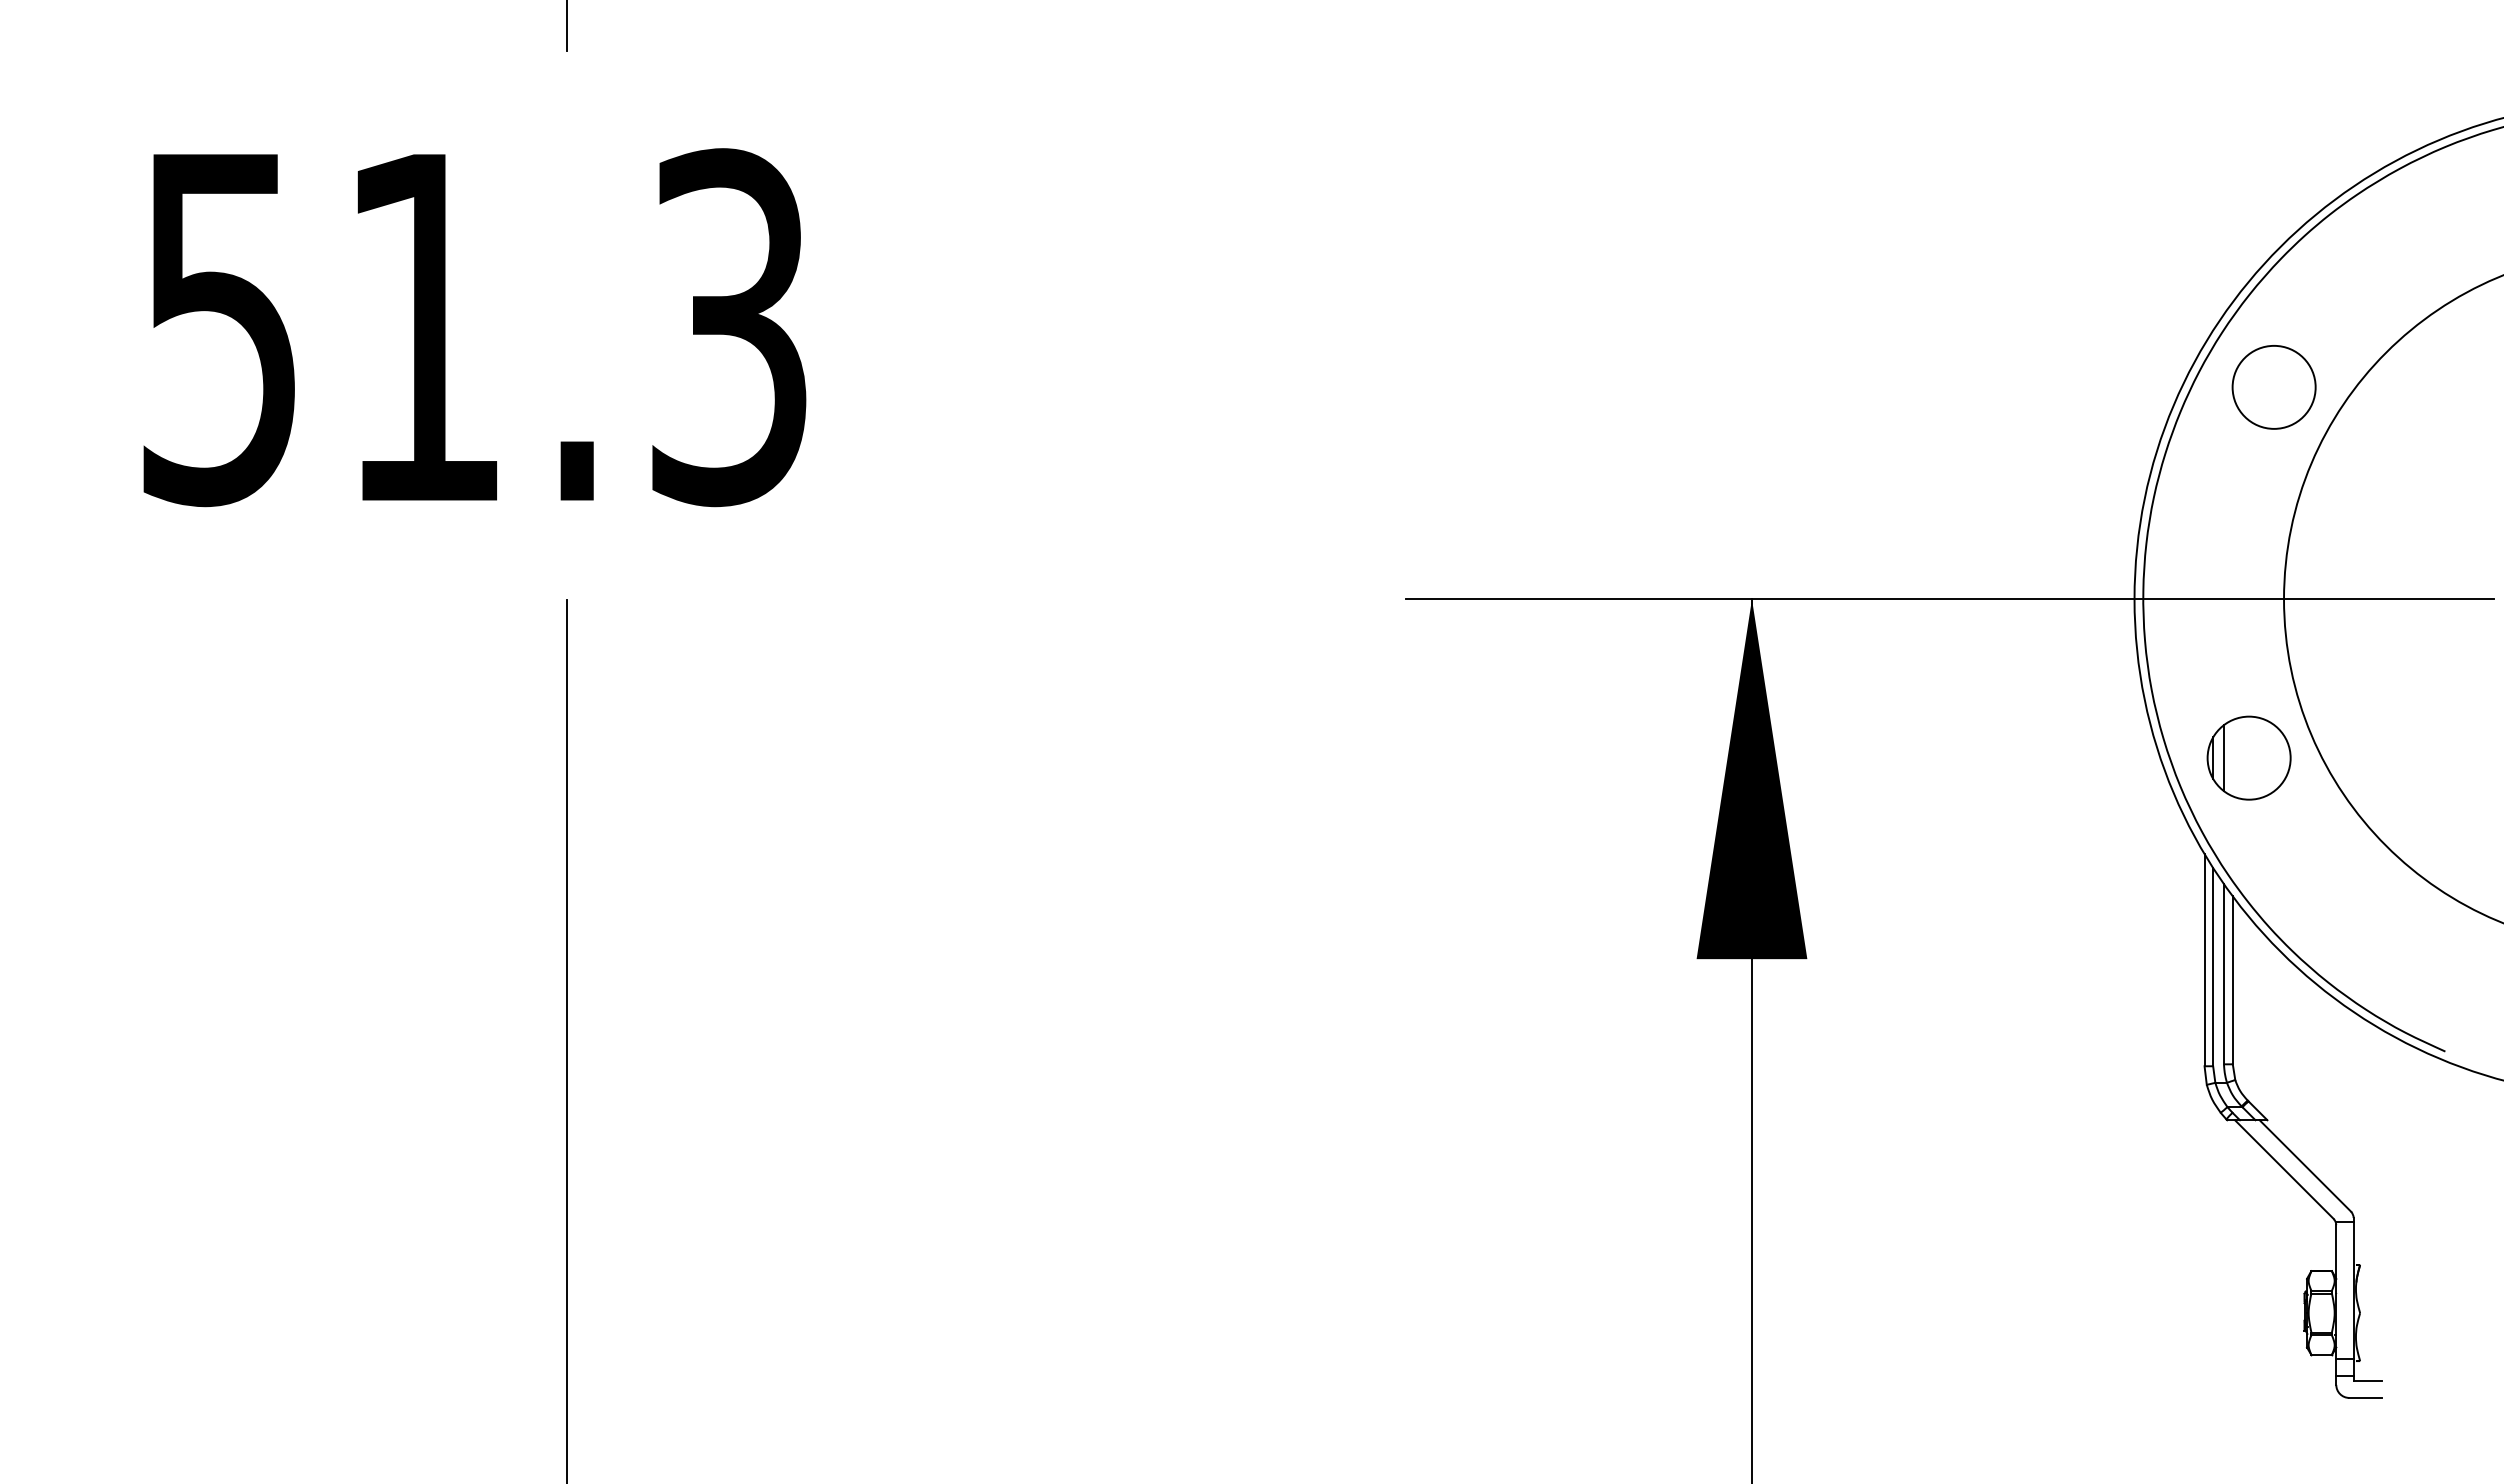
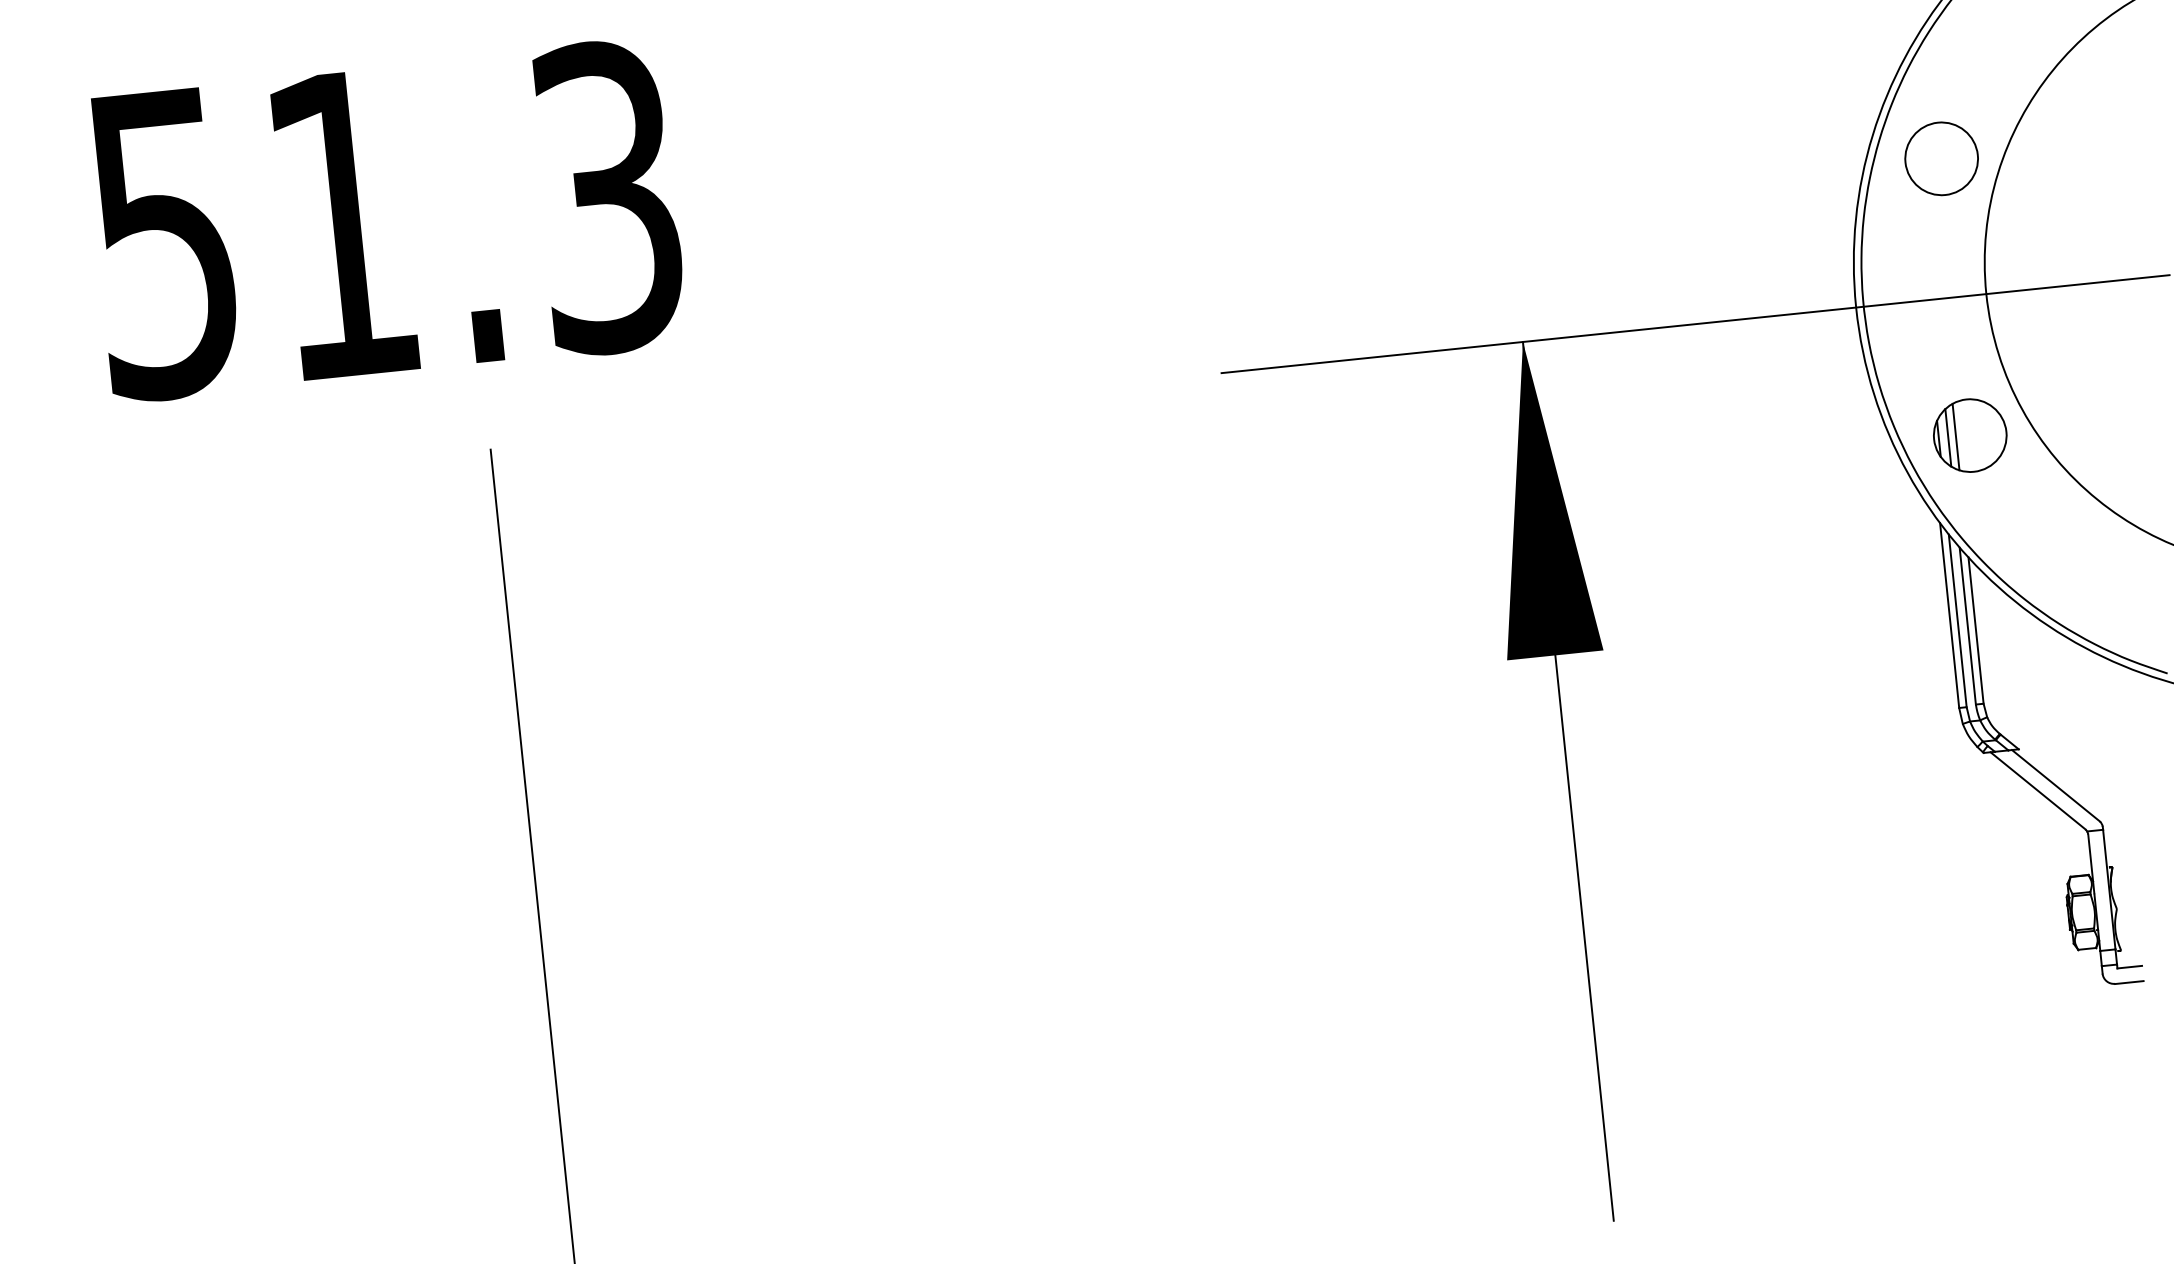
circle: (2273, 387) -> (1941, 159), moved
line: (2232, 757) -> (1955, 436), added

